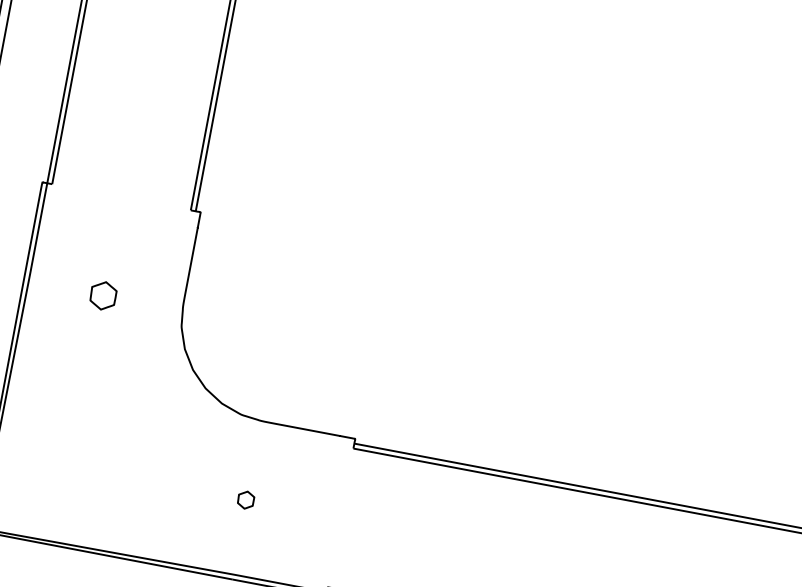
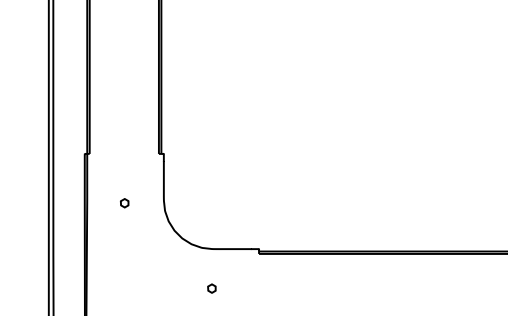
part: (103, 296) -> (124, 203), size x0.62

